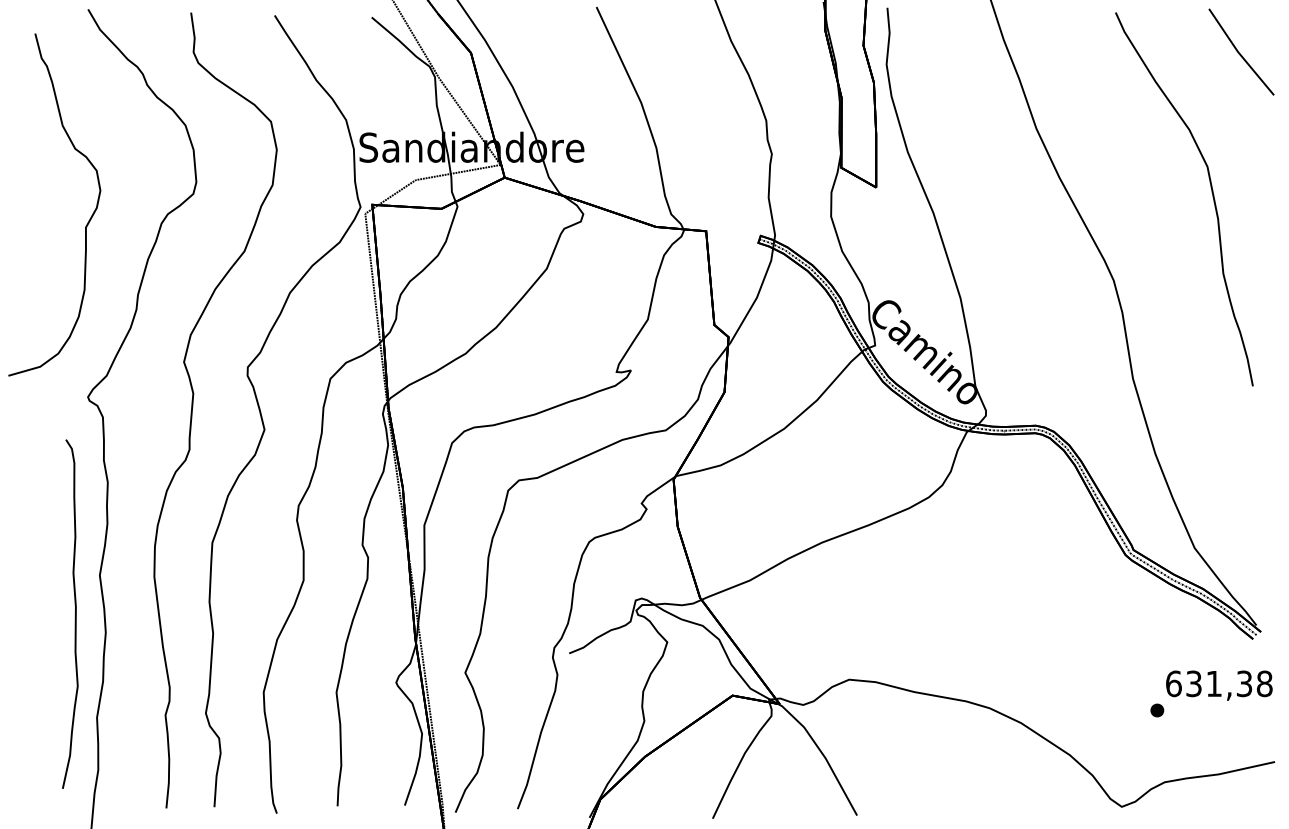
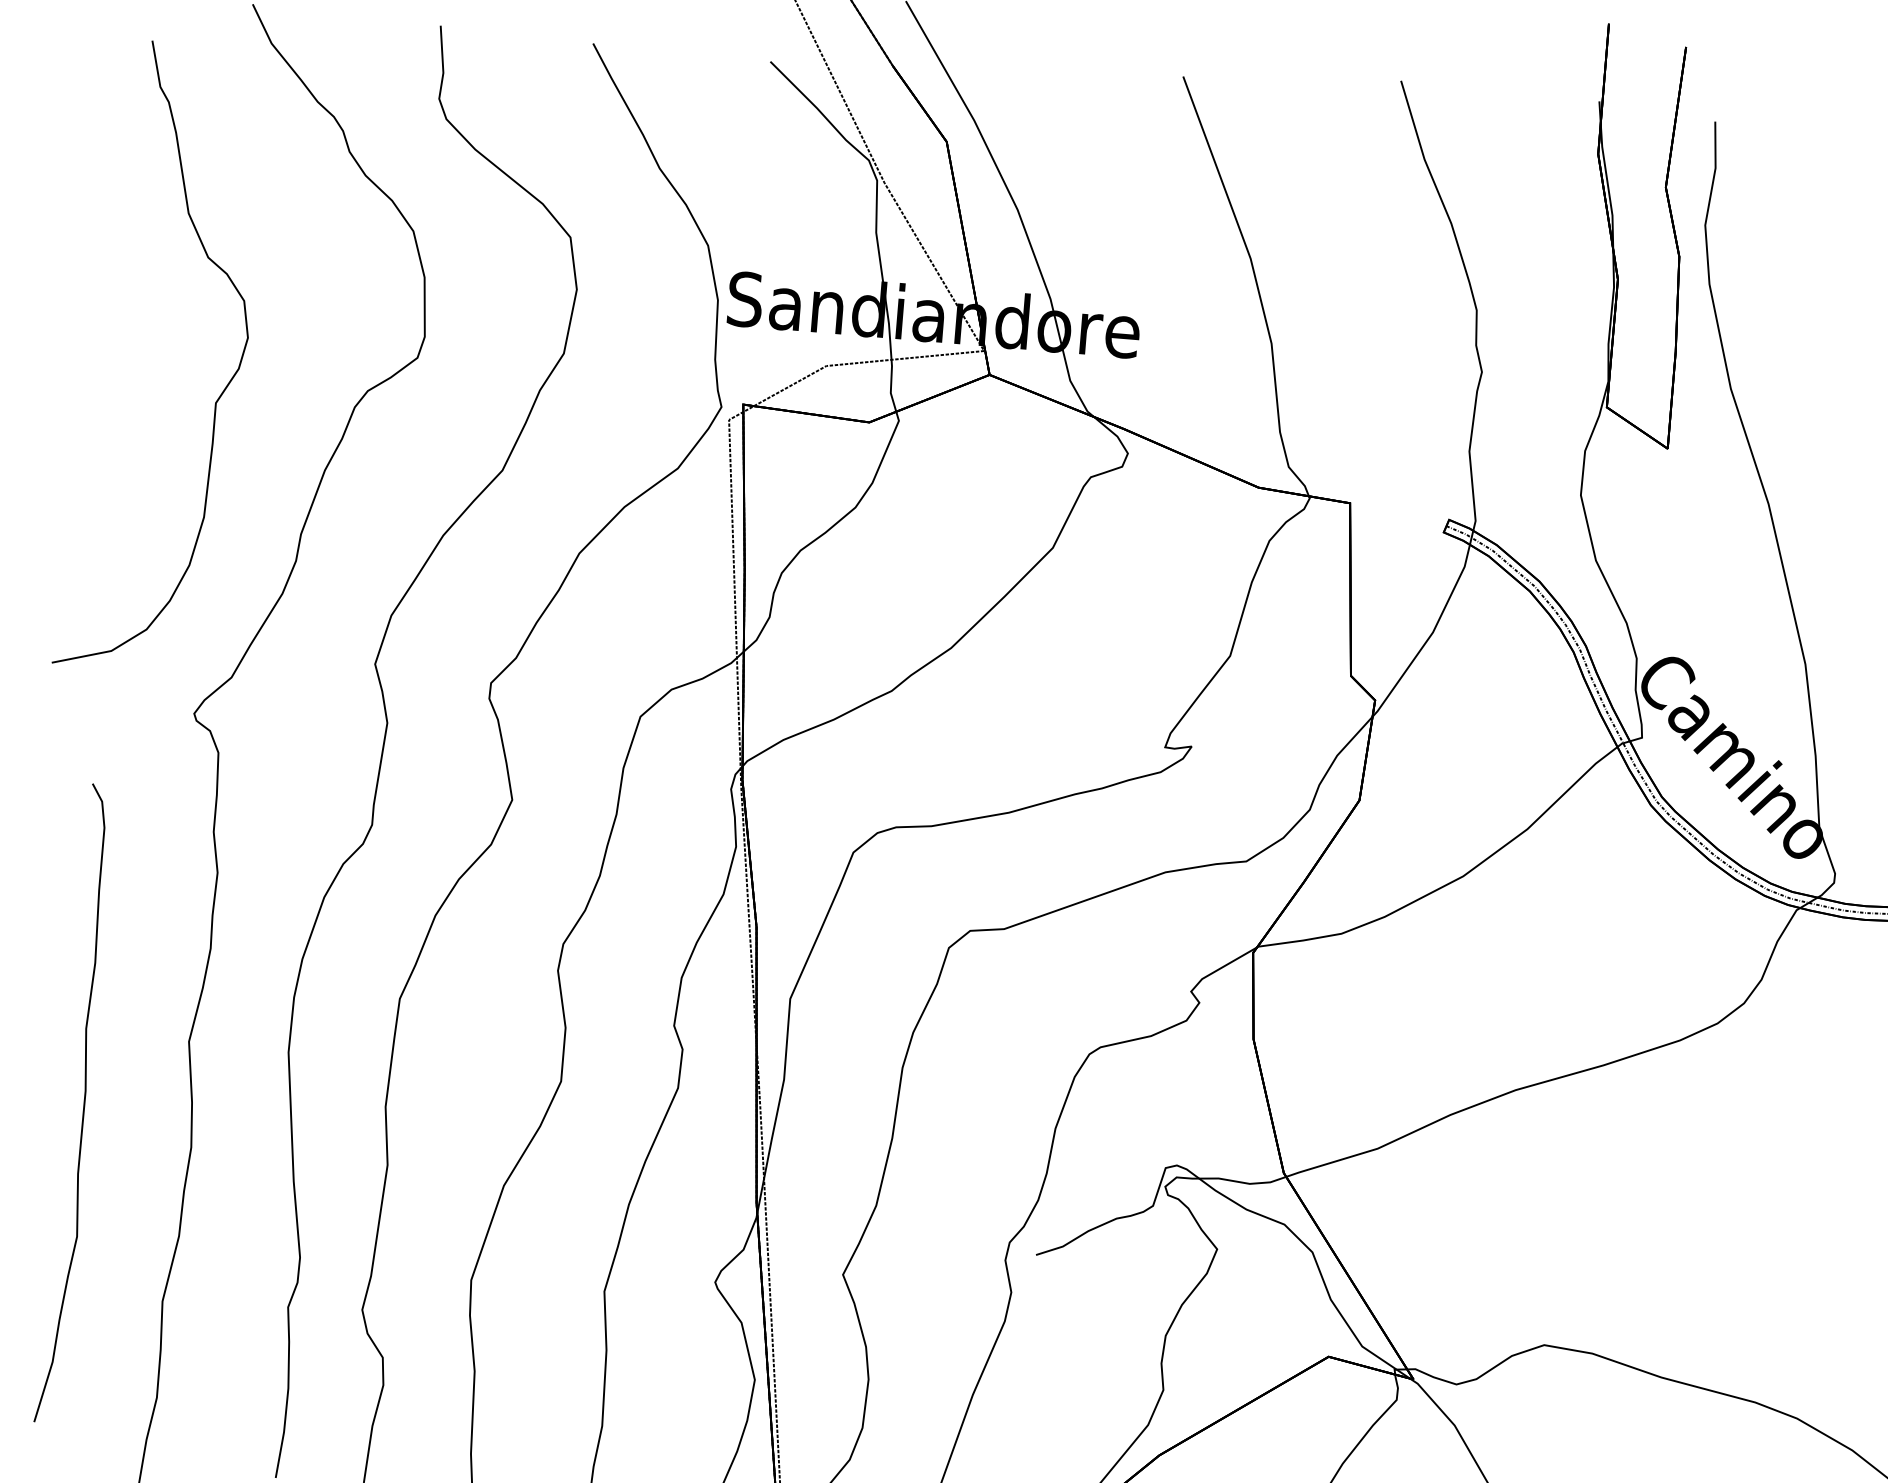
curve: (75, 613) -> (83, 1103), moved

